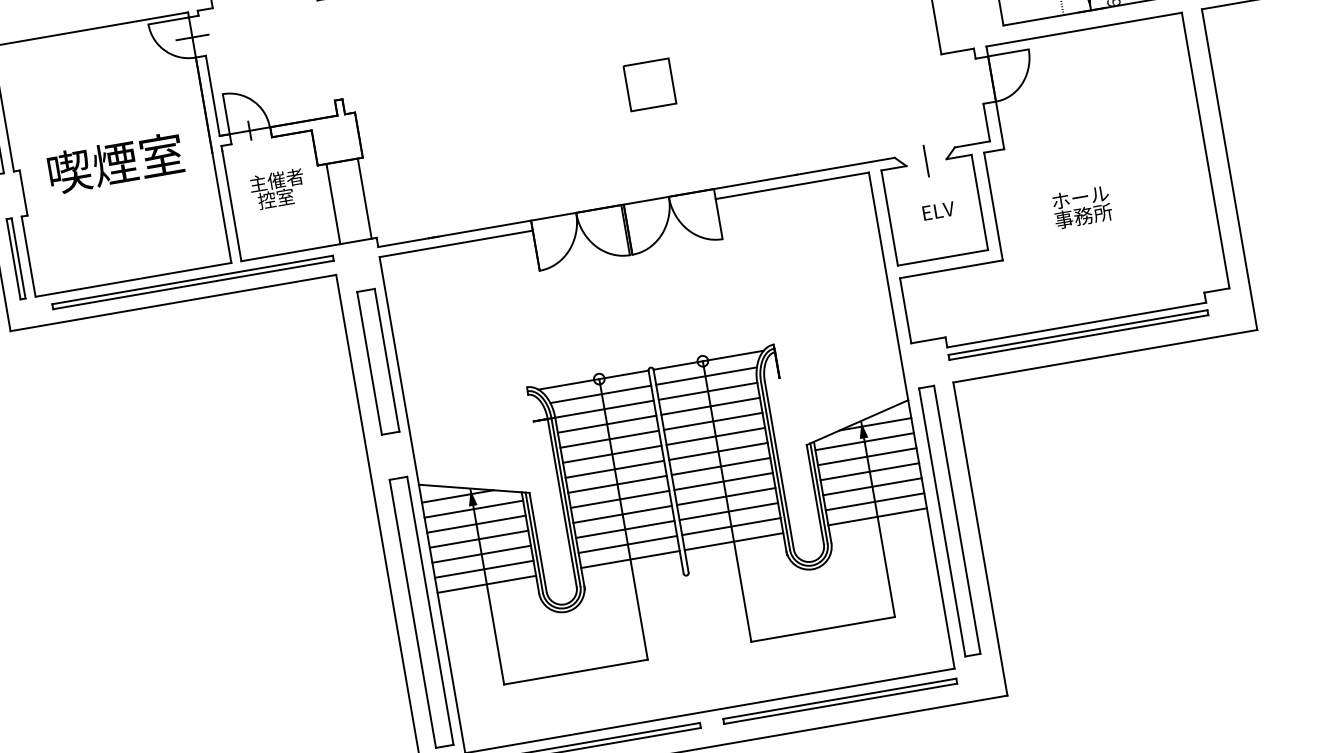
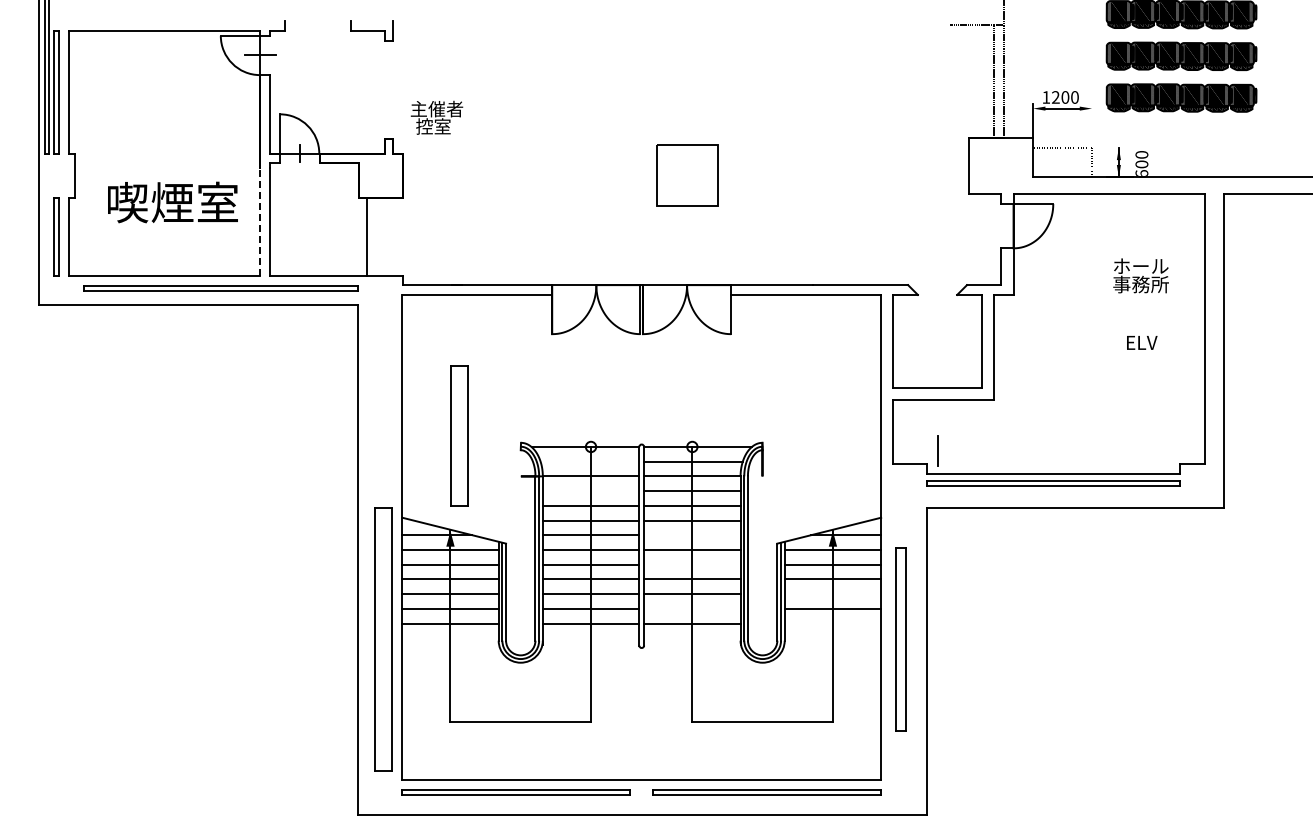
part: (649, 84) -> (687, 175), size x1.4
line: (926, 160) -> (937, 450), moved
text: (115, 163) -> (172, 202), moved
text: (277, 189) -> (436, 117), moved
line: (364, 198) -> (397, 236), removed
text: (1081, 206) -> (1140, 275), moved
line: (221, 208) -> (260, 222), solid -> dashed
text: (938, 210) -> (1142, 342), moved
part: (377, 361) -> (459, 435), moved
line: (600, 394) -> (589, 461), removed
line: (606, 424) -> (590, 491), removed
line: (718, 451) -> (692, 535), removed
line: (723, 481) -> (692, 564), removed
line: (872, 487) -> (832, 594), removed
line: (877, 516) -> (832, 623), removed
part: (949, 521) -> (900, 639), size x0.7
line: (731, 526) -> (692, 608), removed

